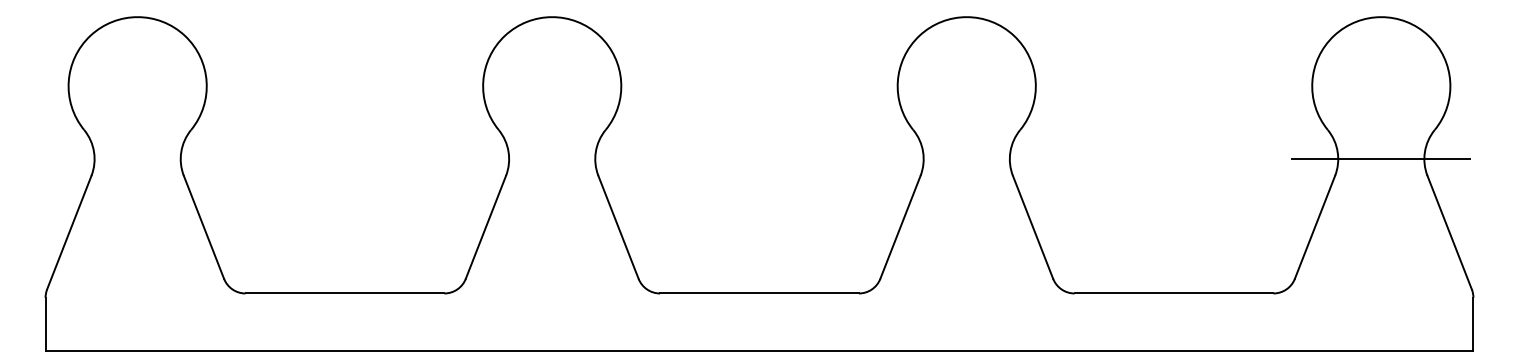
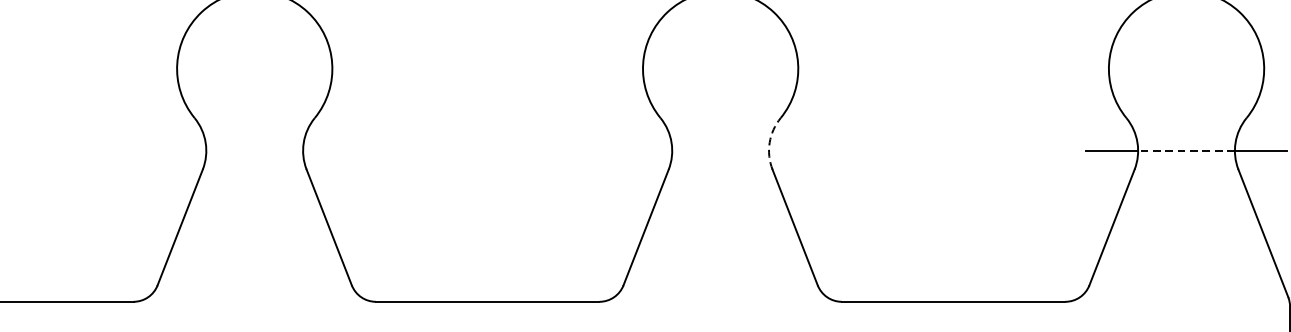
arc: (1010, 151) -> (769, 142), solid -> dashed
line: (1380, 159) -> (1185, 151), solid -> dashed

